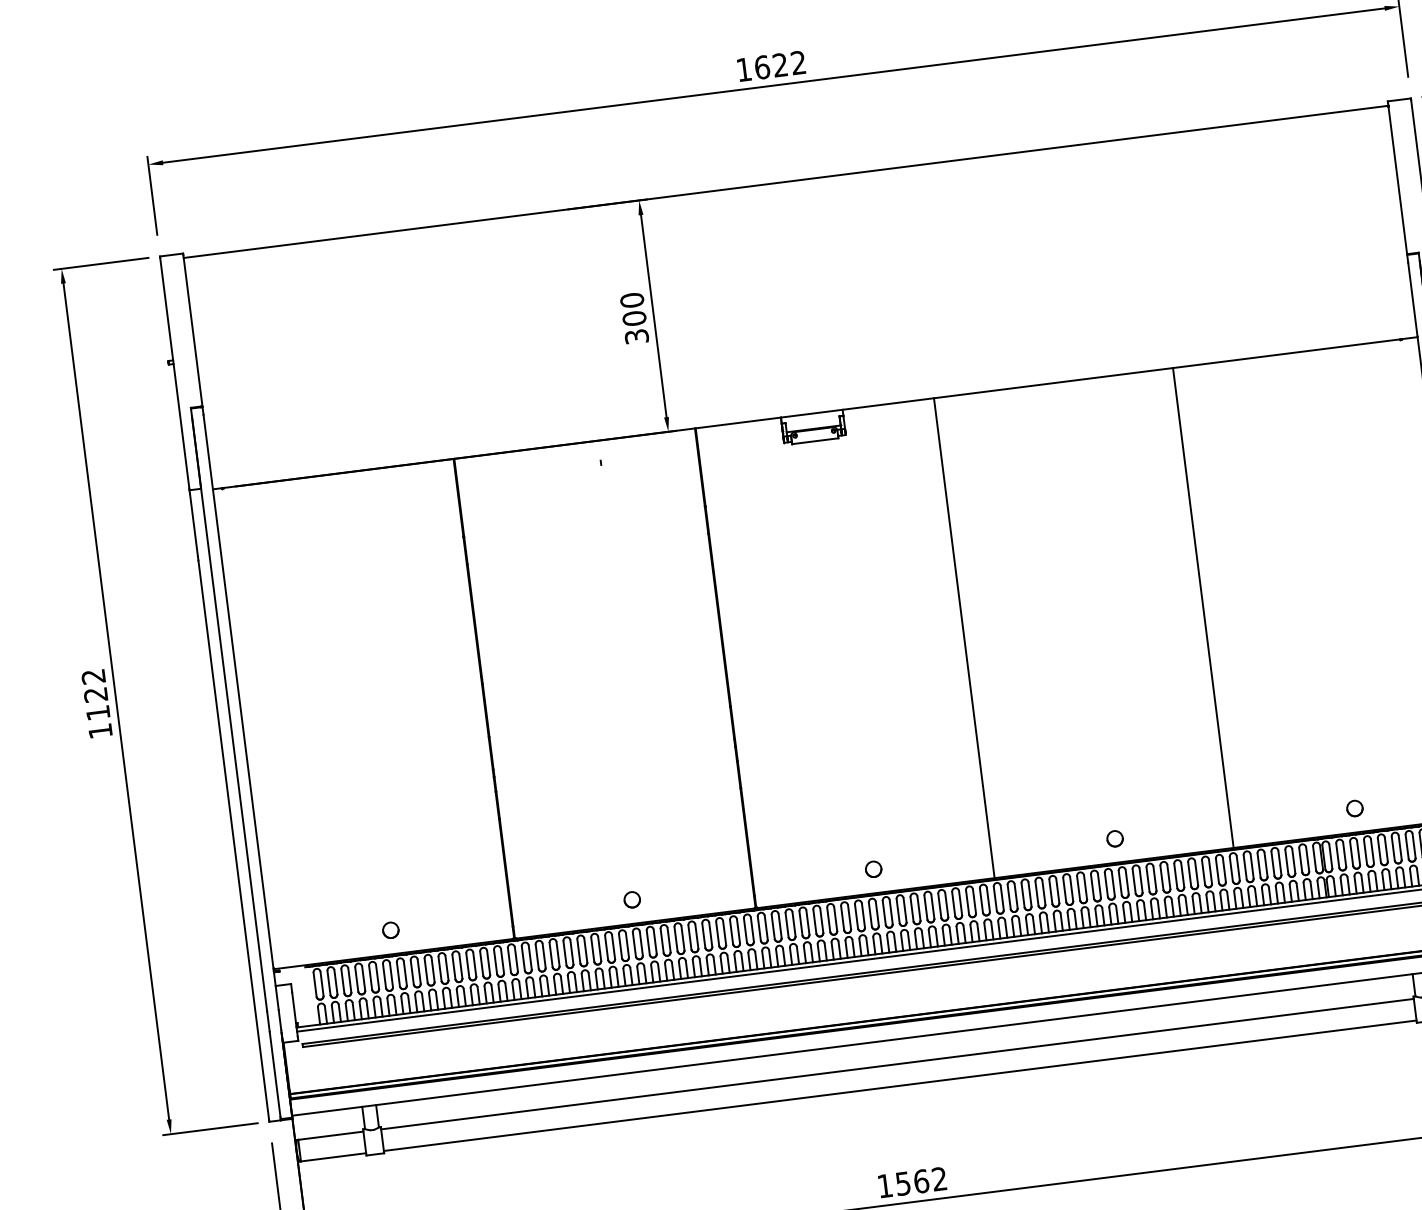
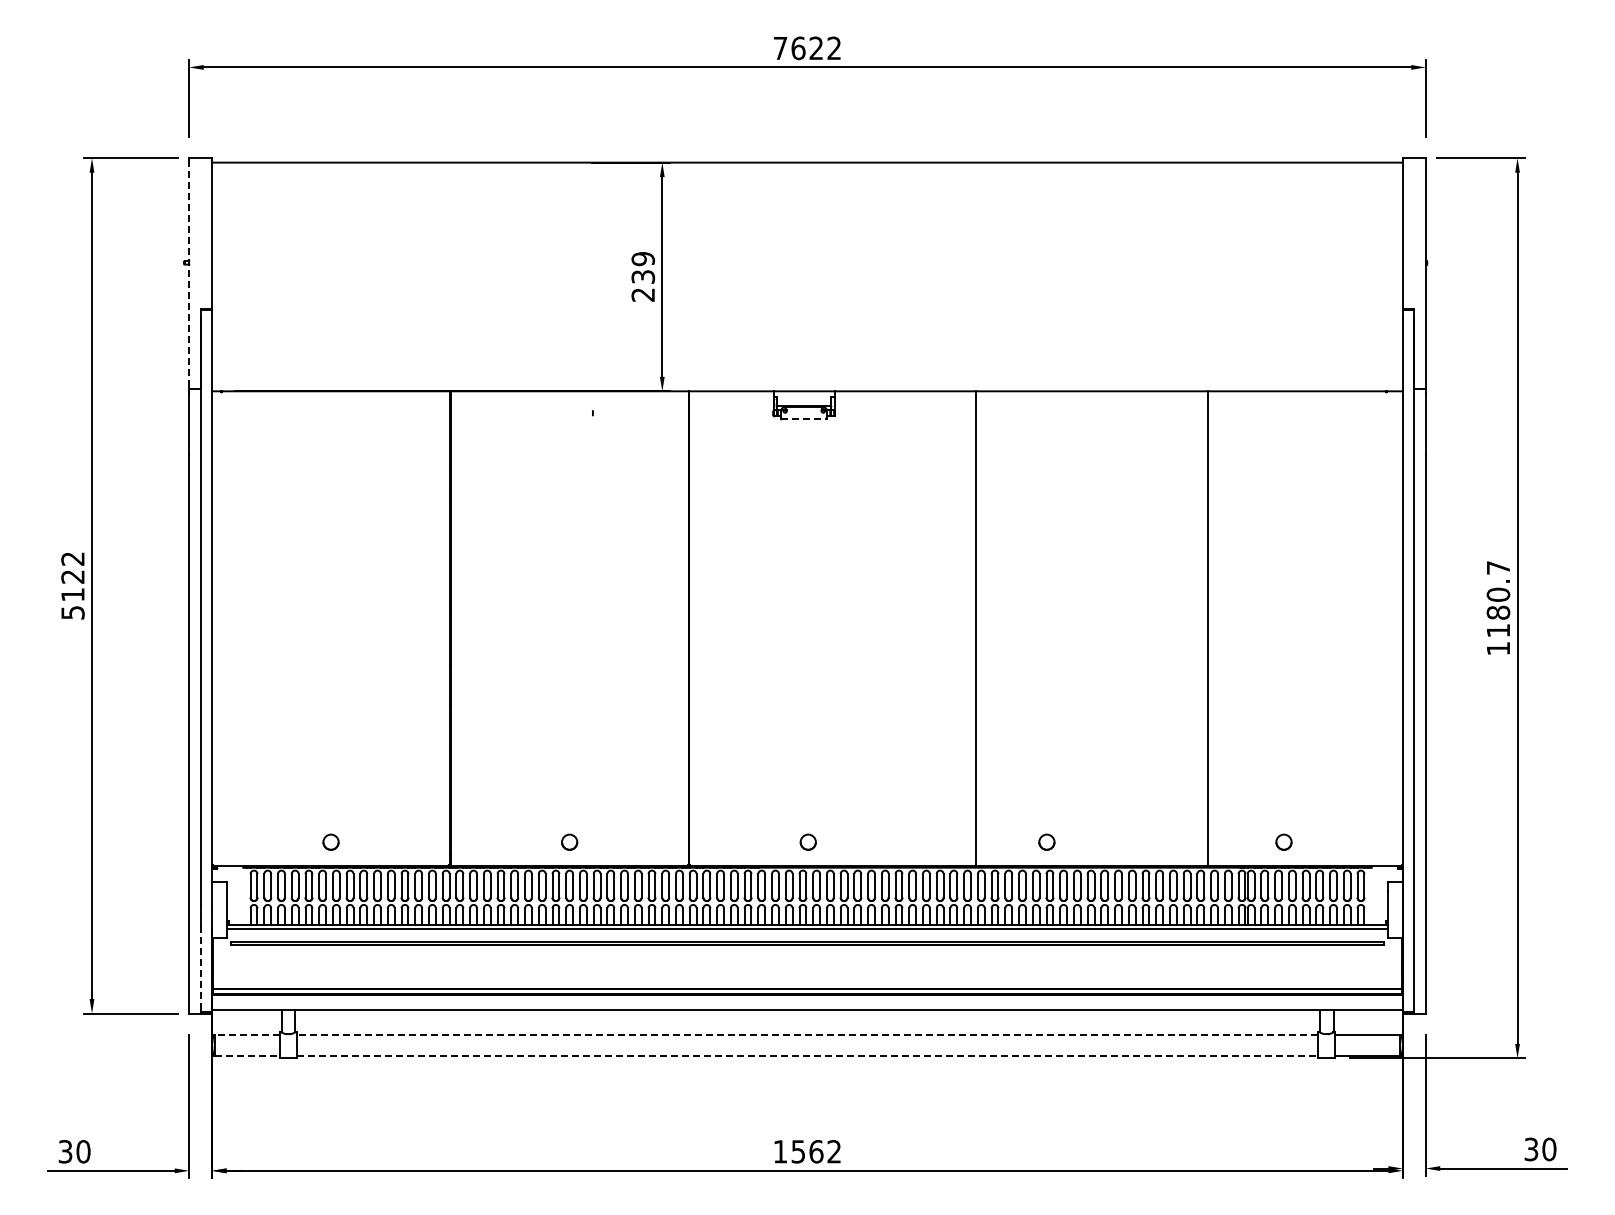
text: (744, 69) -> (780, 48), 1622 -> 7622
text: (634, 318) -> (643, 276), 300 -> 239
line: (175, 374) -> (189, 274), solid -> dashed
line: (815, 441) -> (804, 418), solid -> dashed
line: (1203, 607) -> (1208, 628), moved
line: (963, 638) -> (975, 628), moved
text: (99, 730) -> (72, 612), 1122 -> 5122
line: (897, 1063) -> (807, 1034), solid -> dashed
line: (274, 1074) -> (200, 968), solid -> dashed
line: (901, 1086) -> (808, 1056), solid -> dashed
line: (329, 1135) -> (246, 1034), solid -> dashed
line: (333, 1157) -> (247, 1056), solid -> dashed

